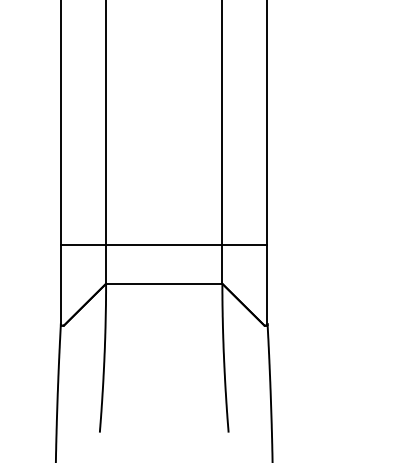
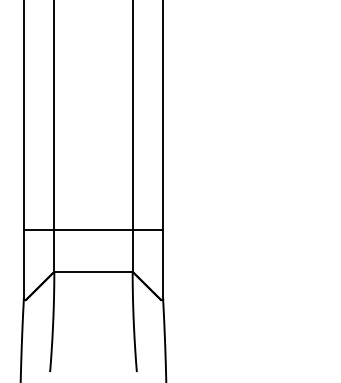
line: (164, 244) -> (93, 229), moved

